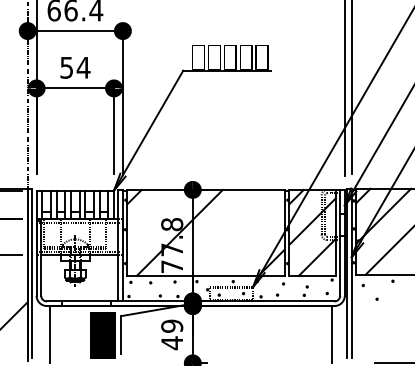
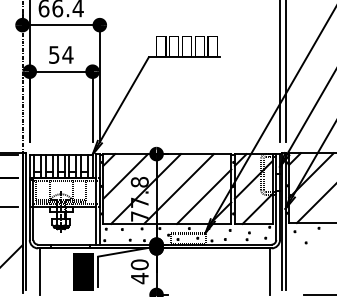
line: (154, 217) -> (125, 176), added
line: (220, 232) -> (179, 188), added
line: (250, 241) -> (203, 195), added
text: (172, 325) -> (140, 264), 49 -> 40

